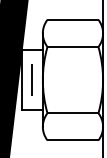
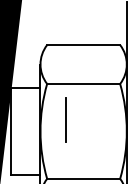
line: (31, 79) -> (65, 119), moved

